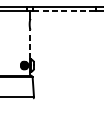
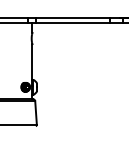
line: (65, 11) -> (73, 23), dashed -> solid
line: (30, 43) -> (32, 61), dashed -> solid

